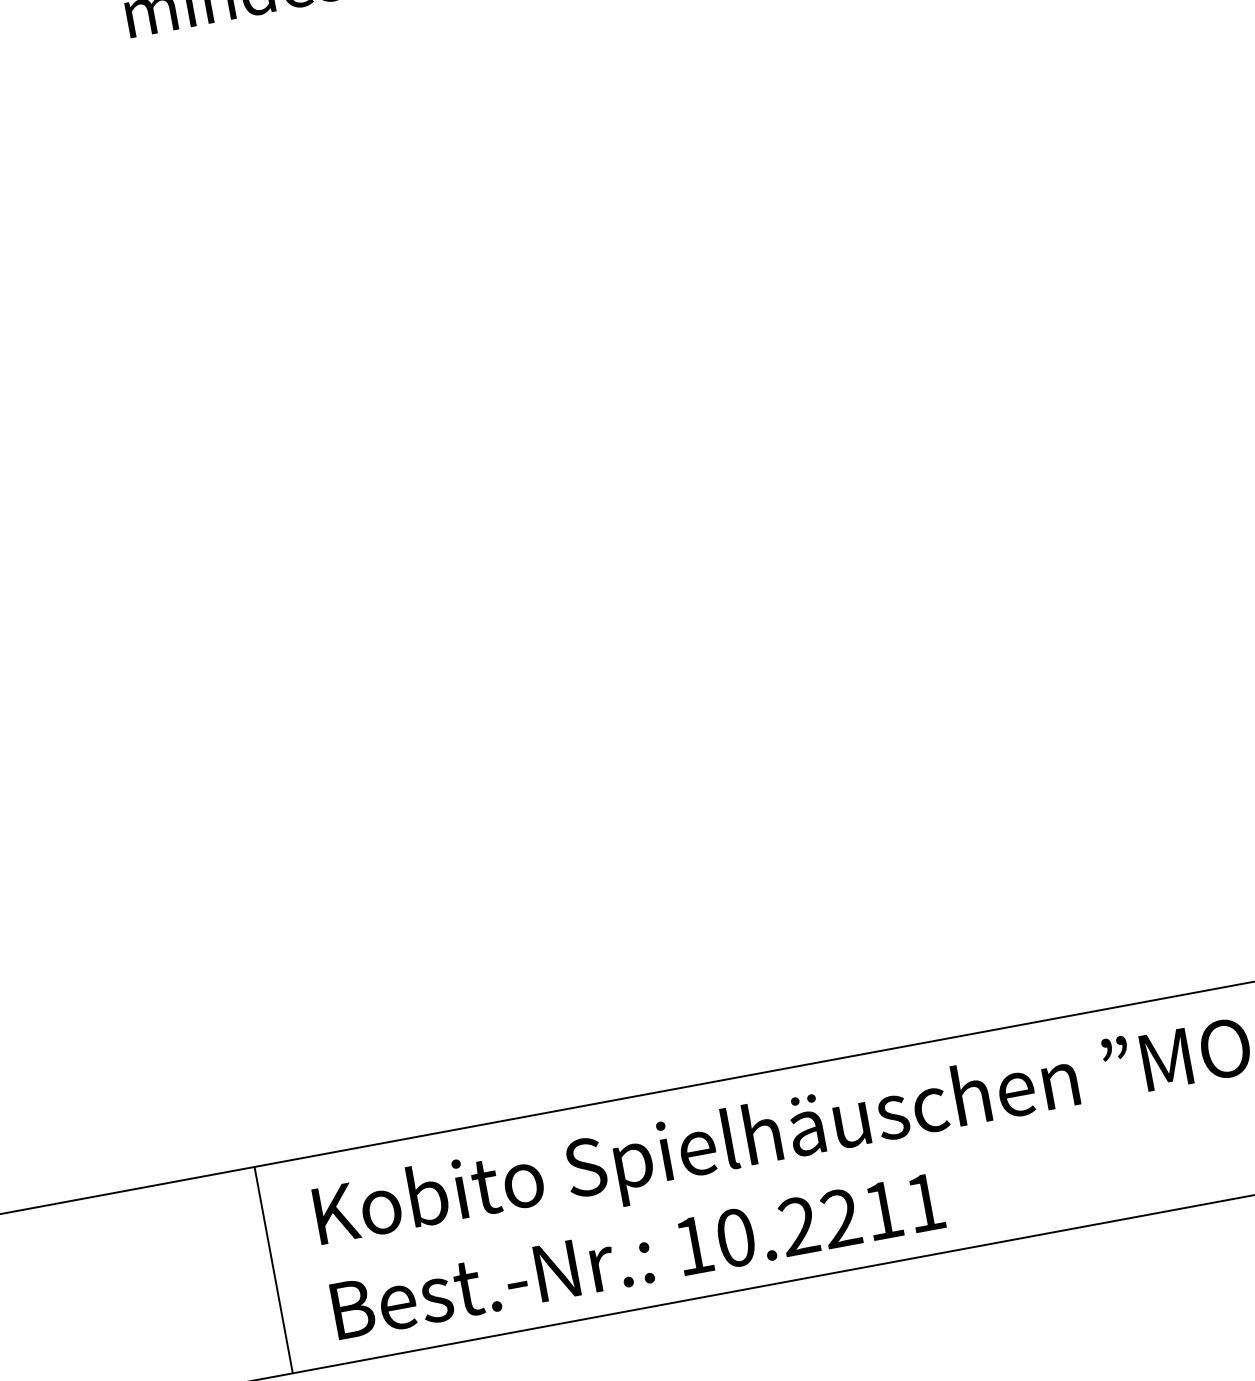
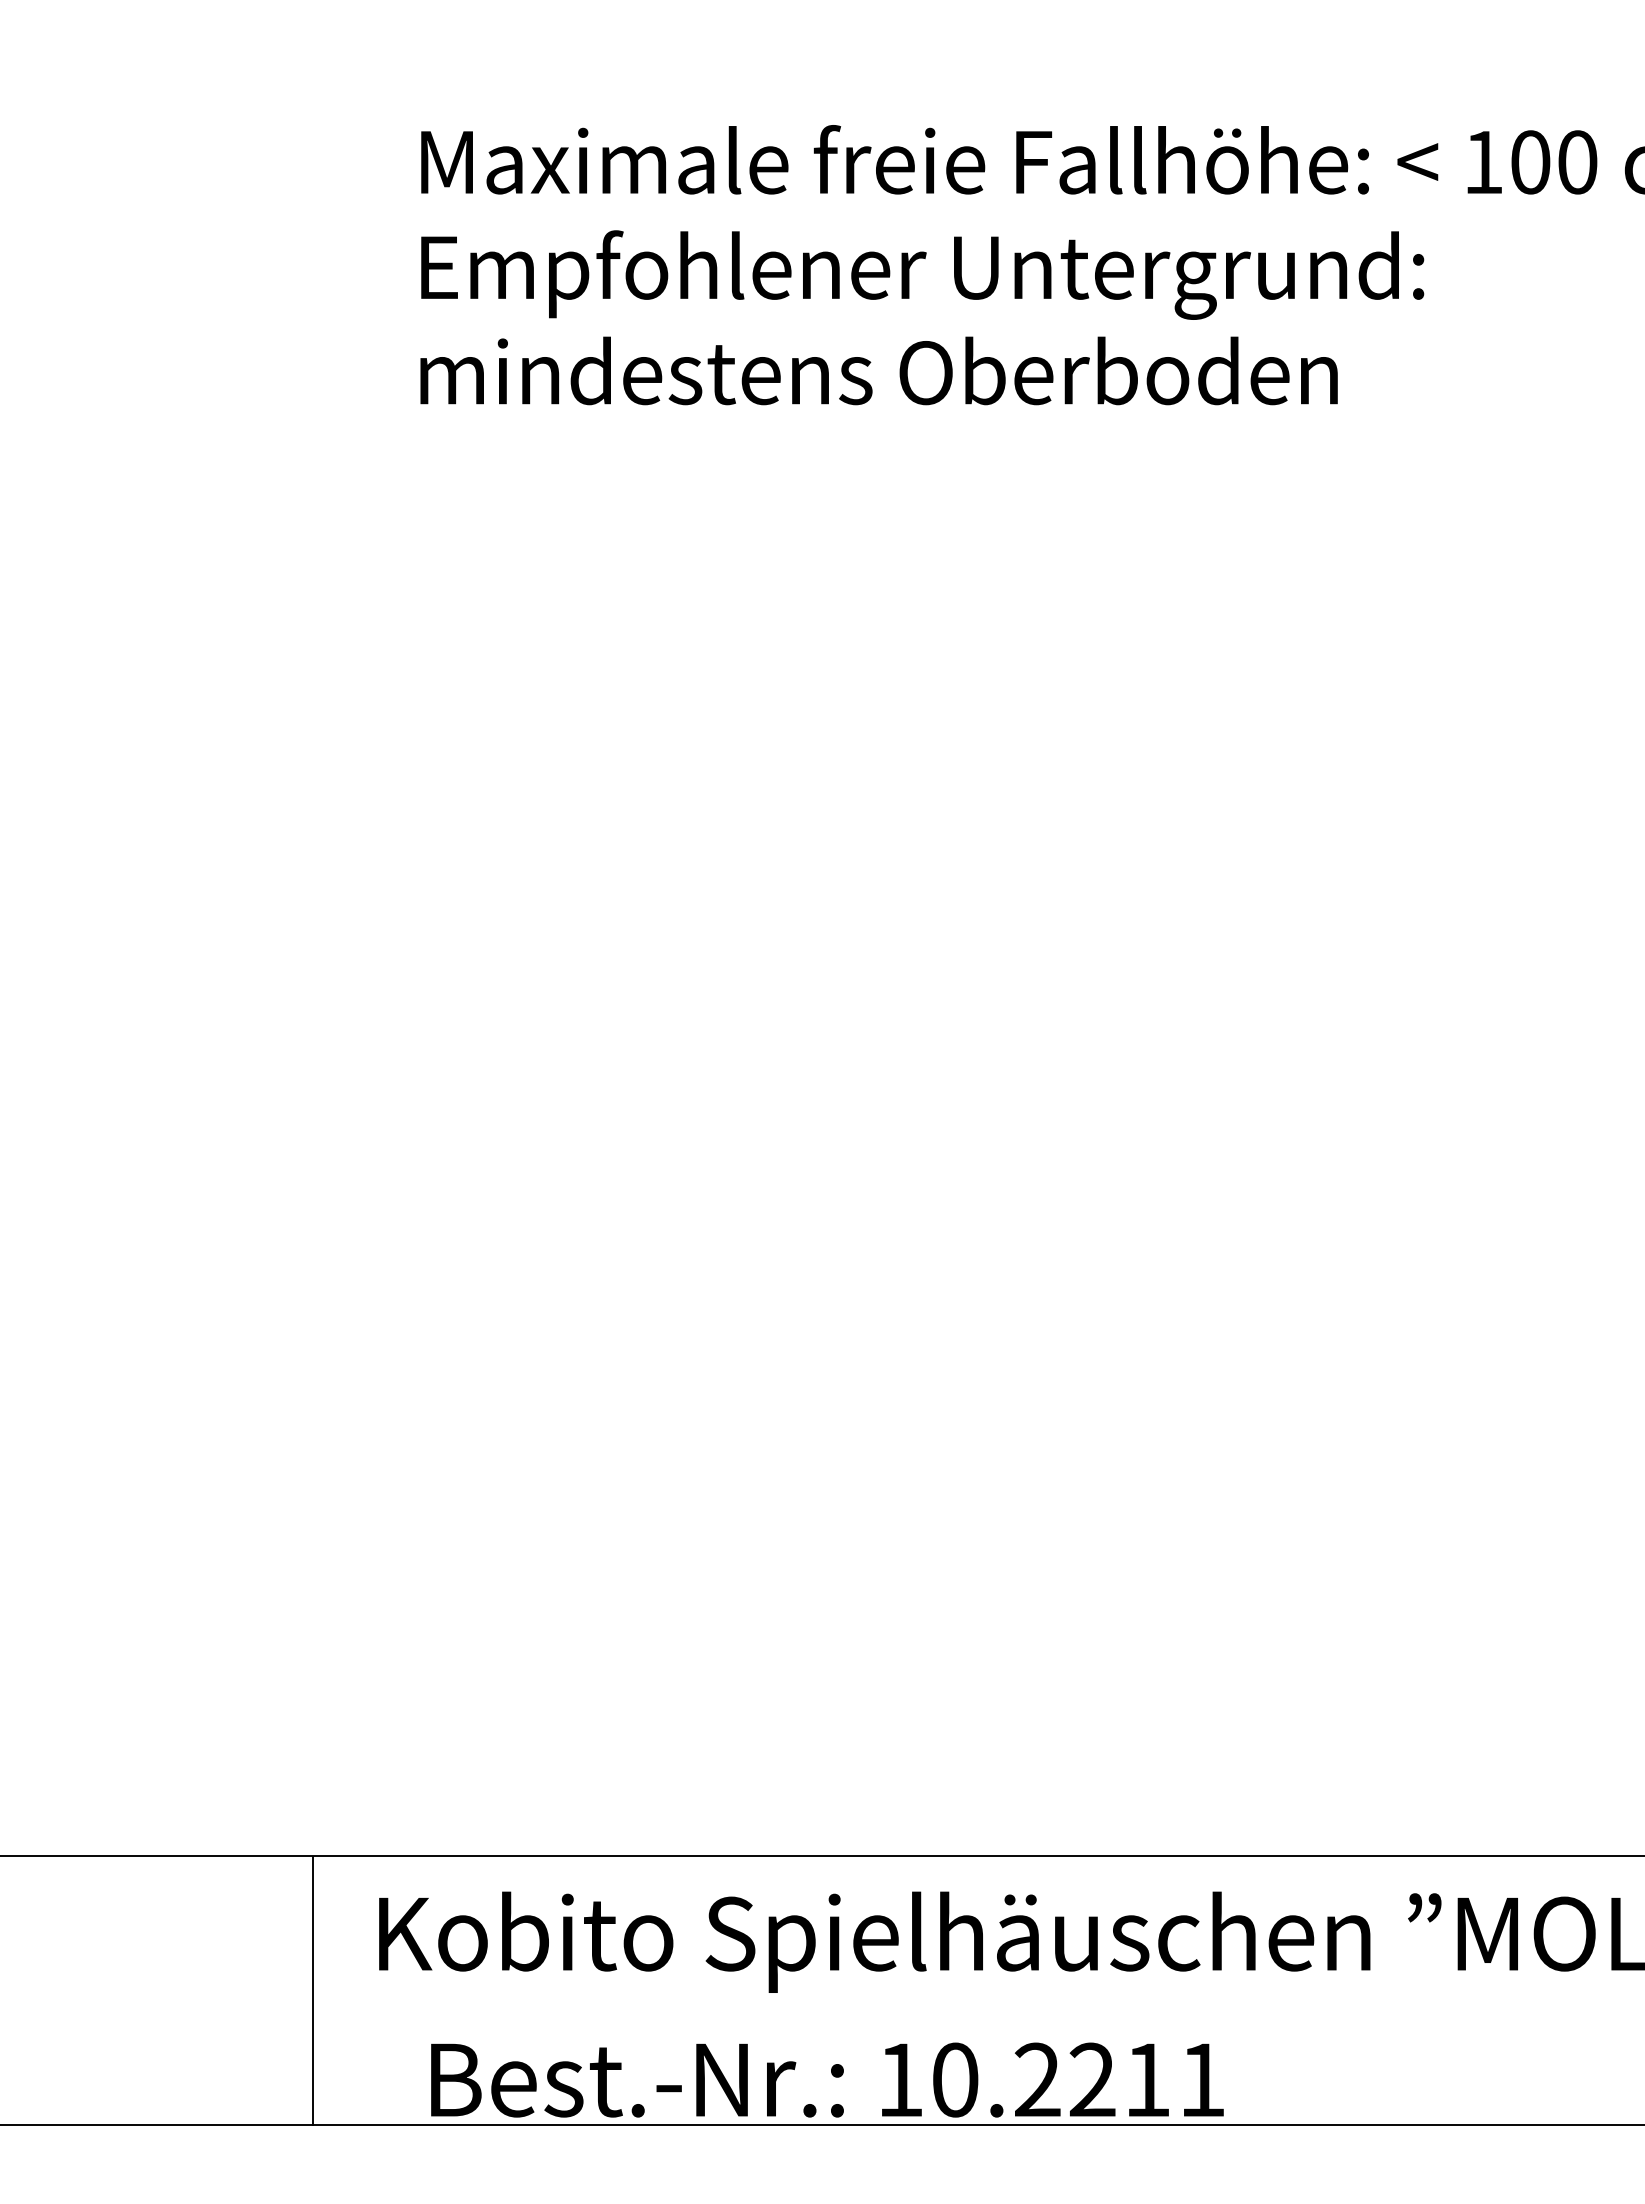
text: (637, 1255) -> (827, 2079), moved

